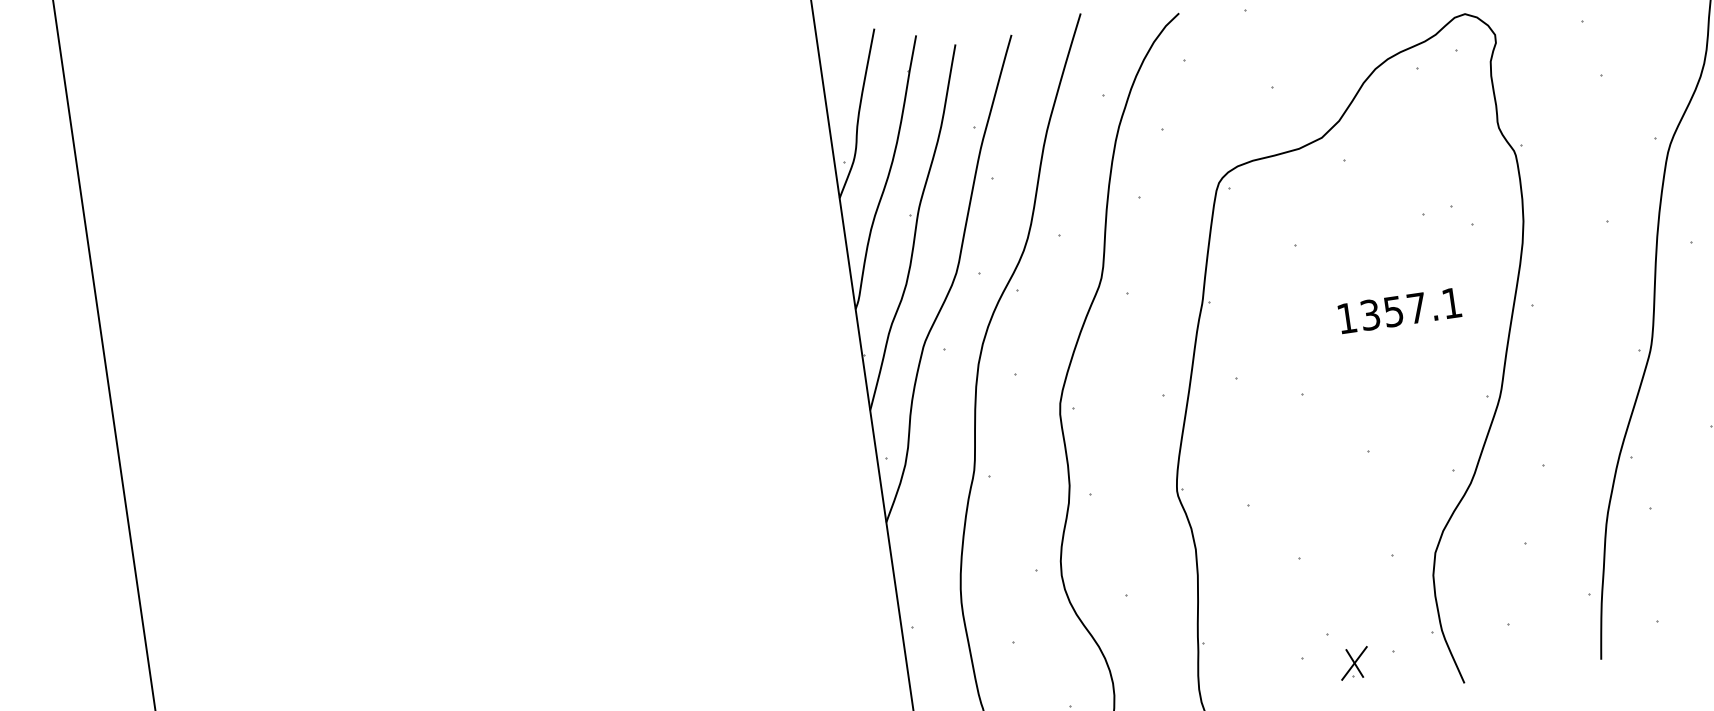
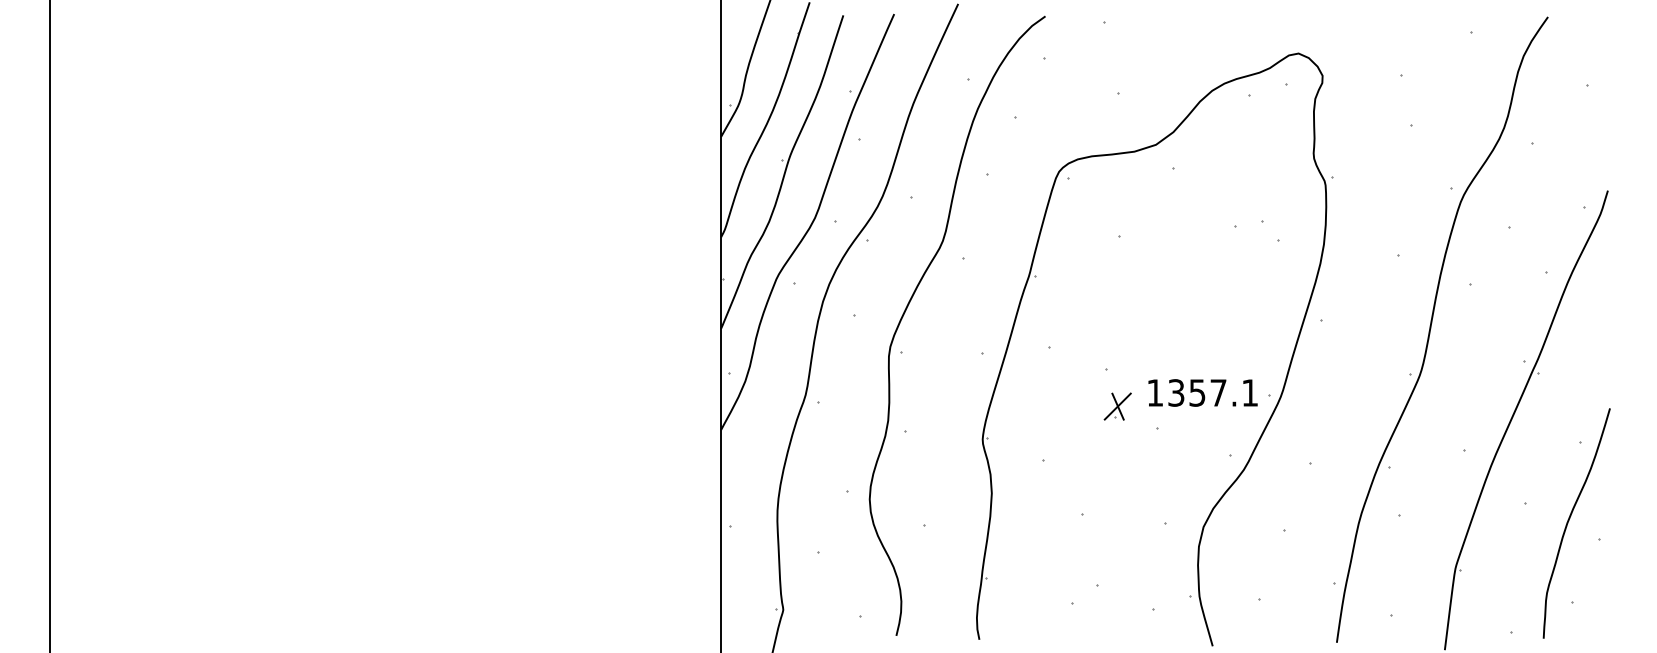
text: (1399, 310) -> (1202, 392), moved
part: (1354, 663) -> (1117, 406), moved

